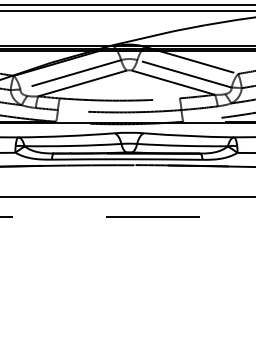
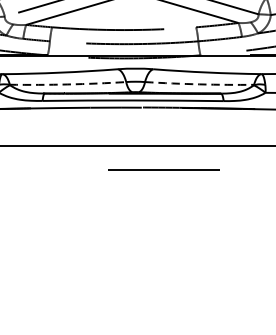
arc: (72, 145) -> (67, 83), solid -> dashed
arc: (182, 145) -> (199, 83), solid -> dashed

